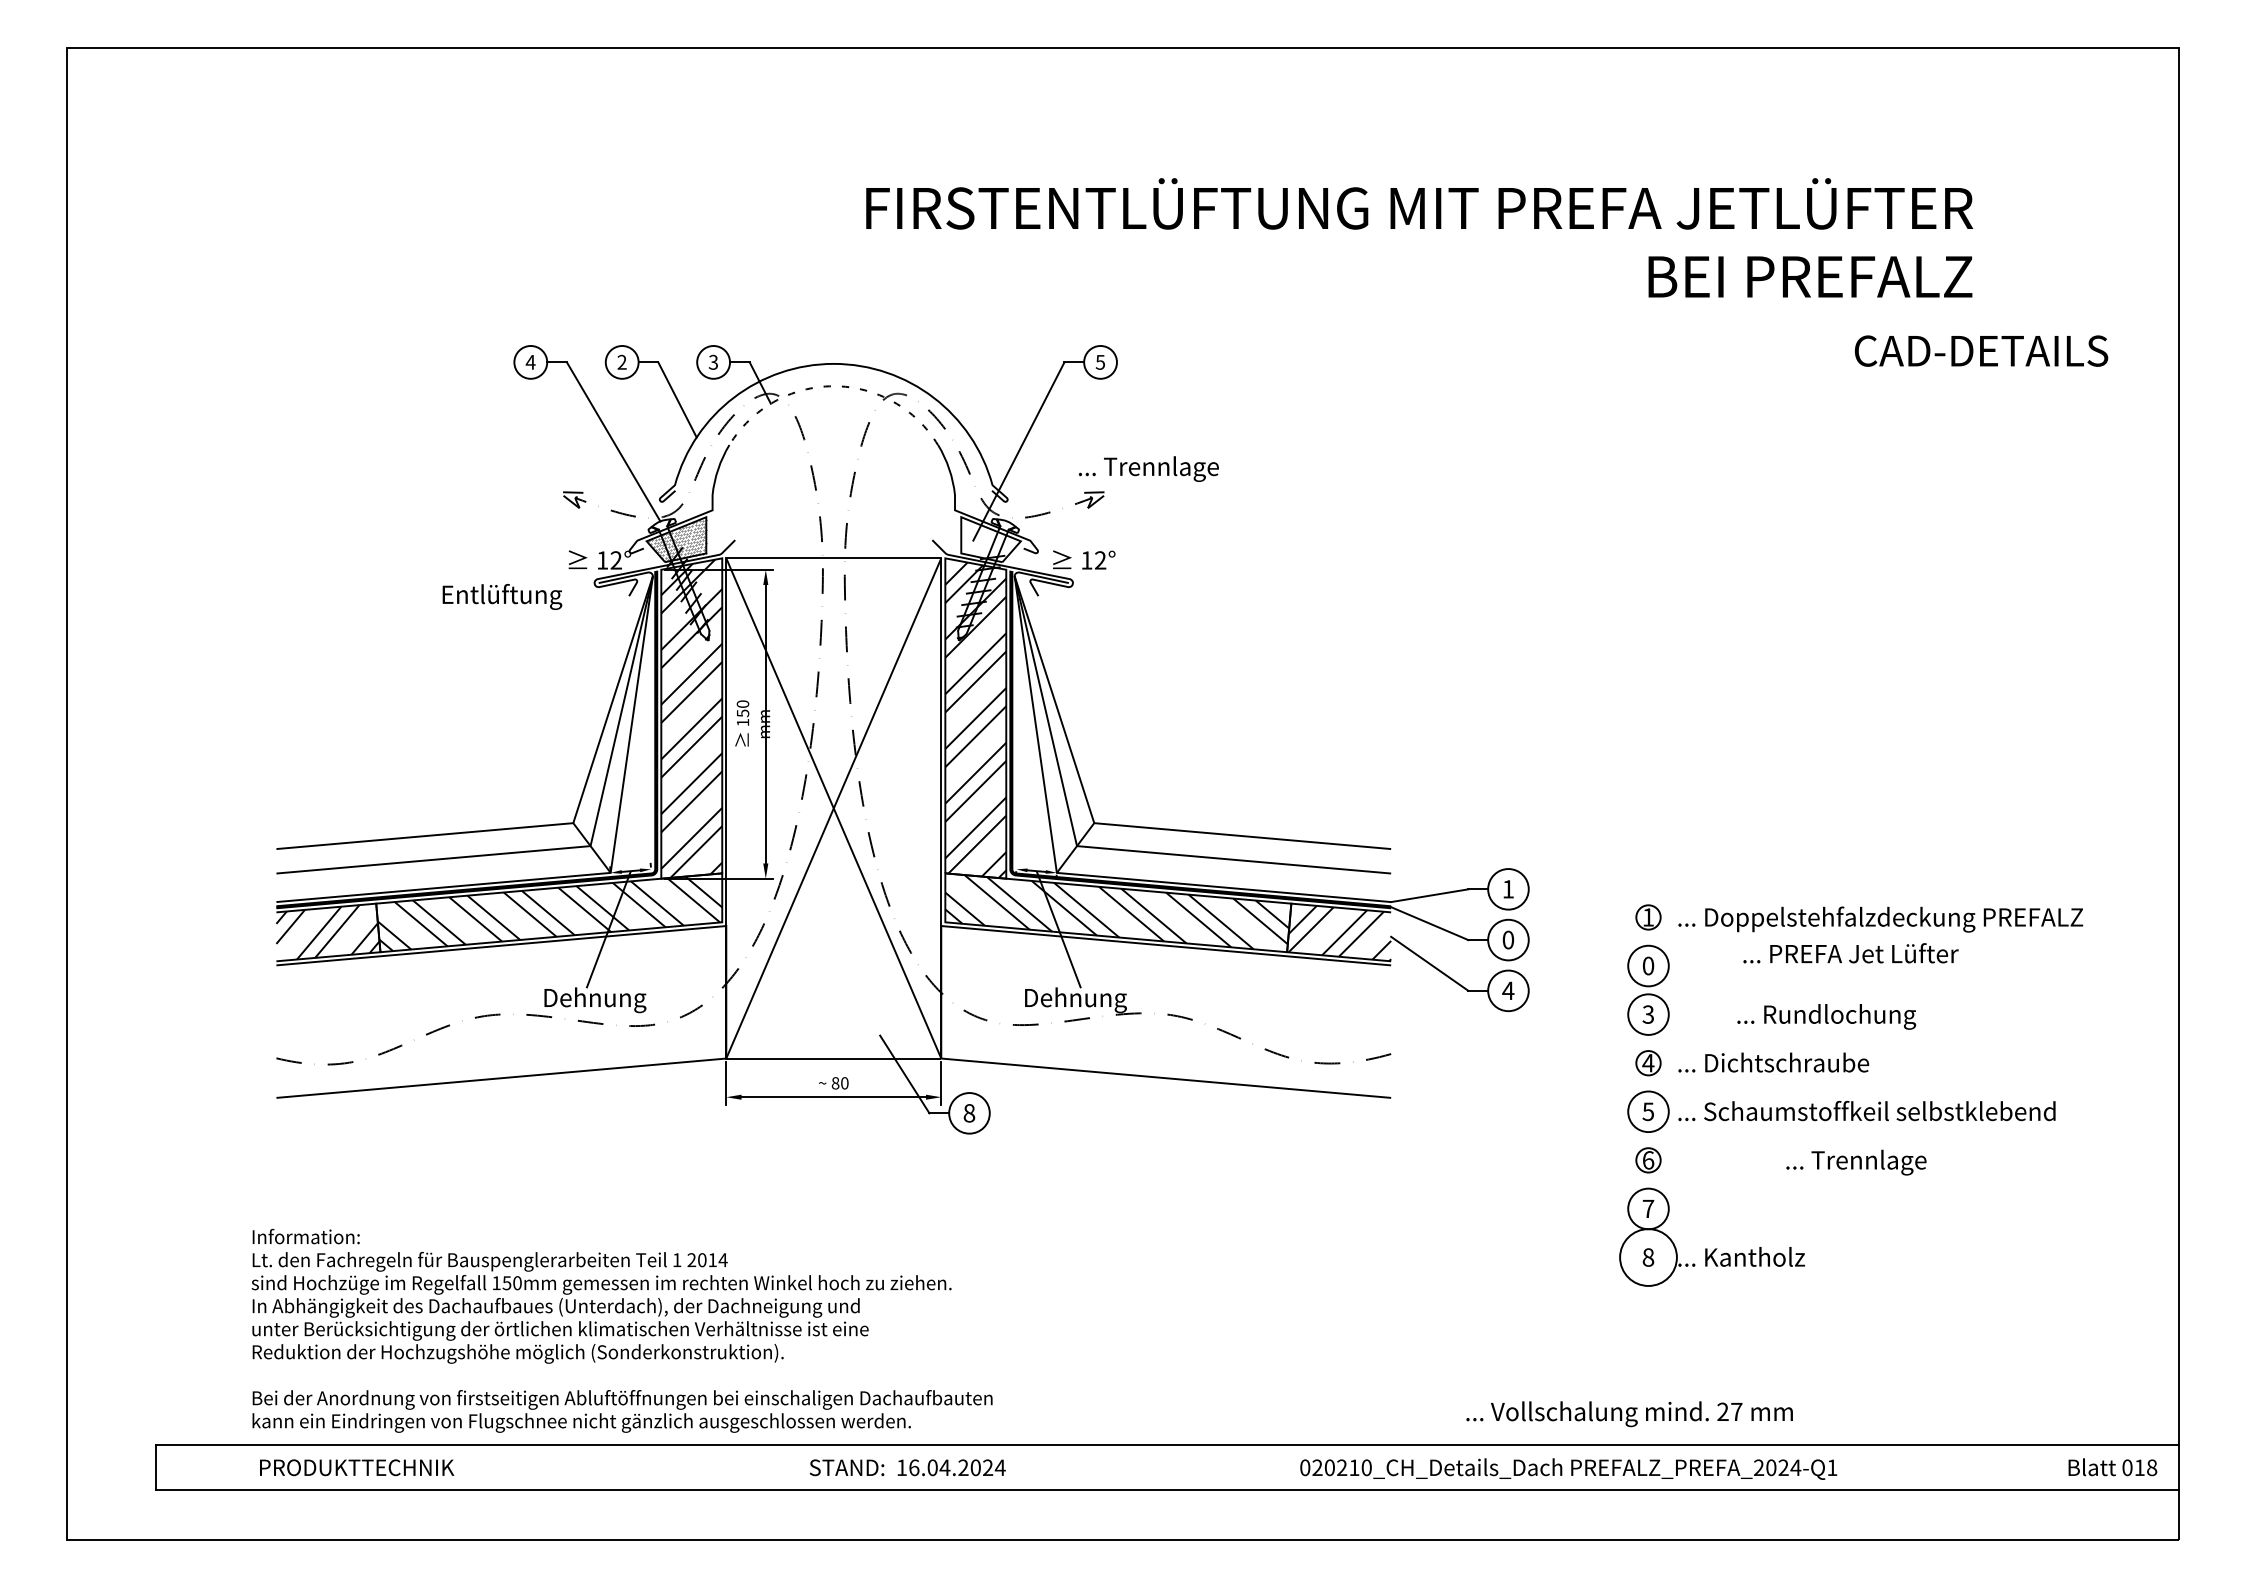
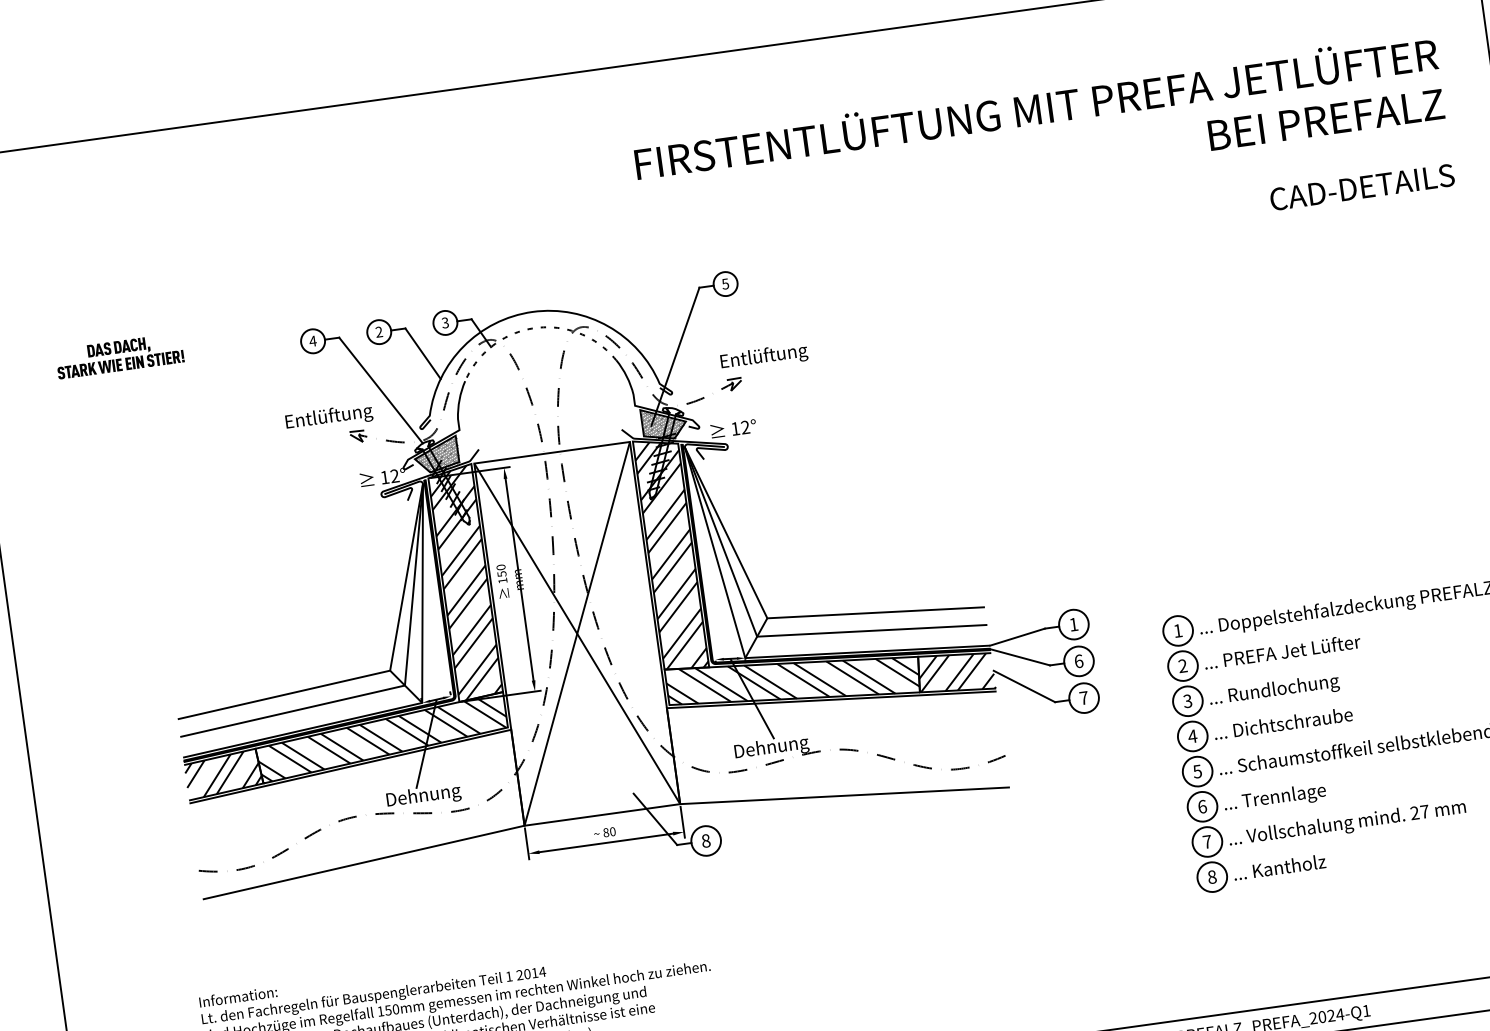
text: (1419, 237) -> (1039, 130), moved
part: (265, 345) -> (119, 355), added
text: (1148, 468) -> (770, 356), ... Trennlage -> Entlüftung
hatch: (989, 540) -> (663, 424), added
text: (502, 596) -> (329, 417), moved
circle: (1648, 917) -> (1178, 630), size x1.67
text: (1508, 939) -> (1078, 660), 0 -> 6
text: (1850, 953) -> (1282, 651), moved
text: (1648, 965) -> (1182, 665), 0 -> 2
text: (1508, 990) -> (1084, 697), 4 -> 7
text: (1826, 1016) -> (1274, 690), moved
circle: (1648, 1062) -> (1192, 735), size x1.67
circle: (1648, 1160) -> (1202, 806), size x1.67
text: (1856, 1162) -> (1275, 798), moved
circle: (1648, 1257) -> (1212, 877), size x0.71
text: (1629, 1414) -> (1347, 824), moved

